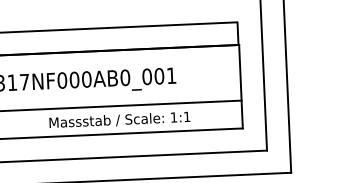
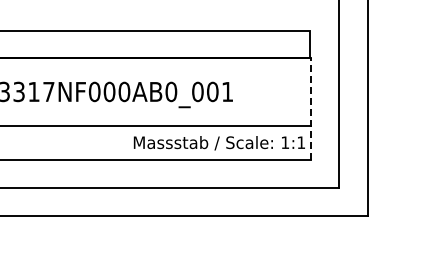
line: (241, 86) -> (311, 108), solid -> dashed
text: (119, 120) -> (218, 143), moved

